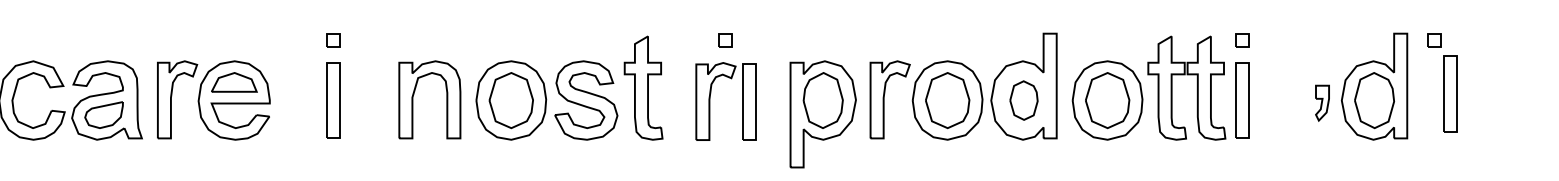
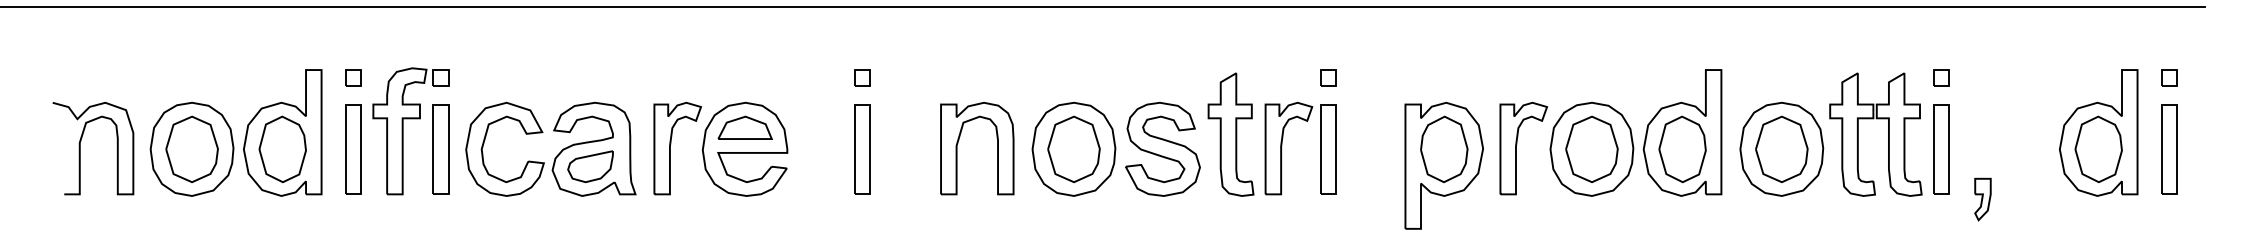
part: (1450, 93) -> (2169, 149), moved
part: (710, 98) -> (1282, 145), moved
part: (1023, 100) -> (1682, 149), size x1.43
part: (1322, 103) -> (1982, 199), moved

